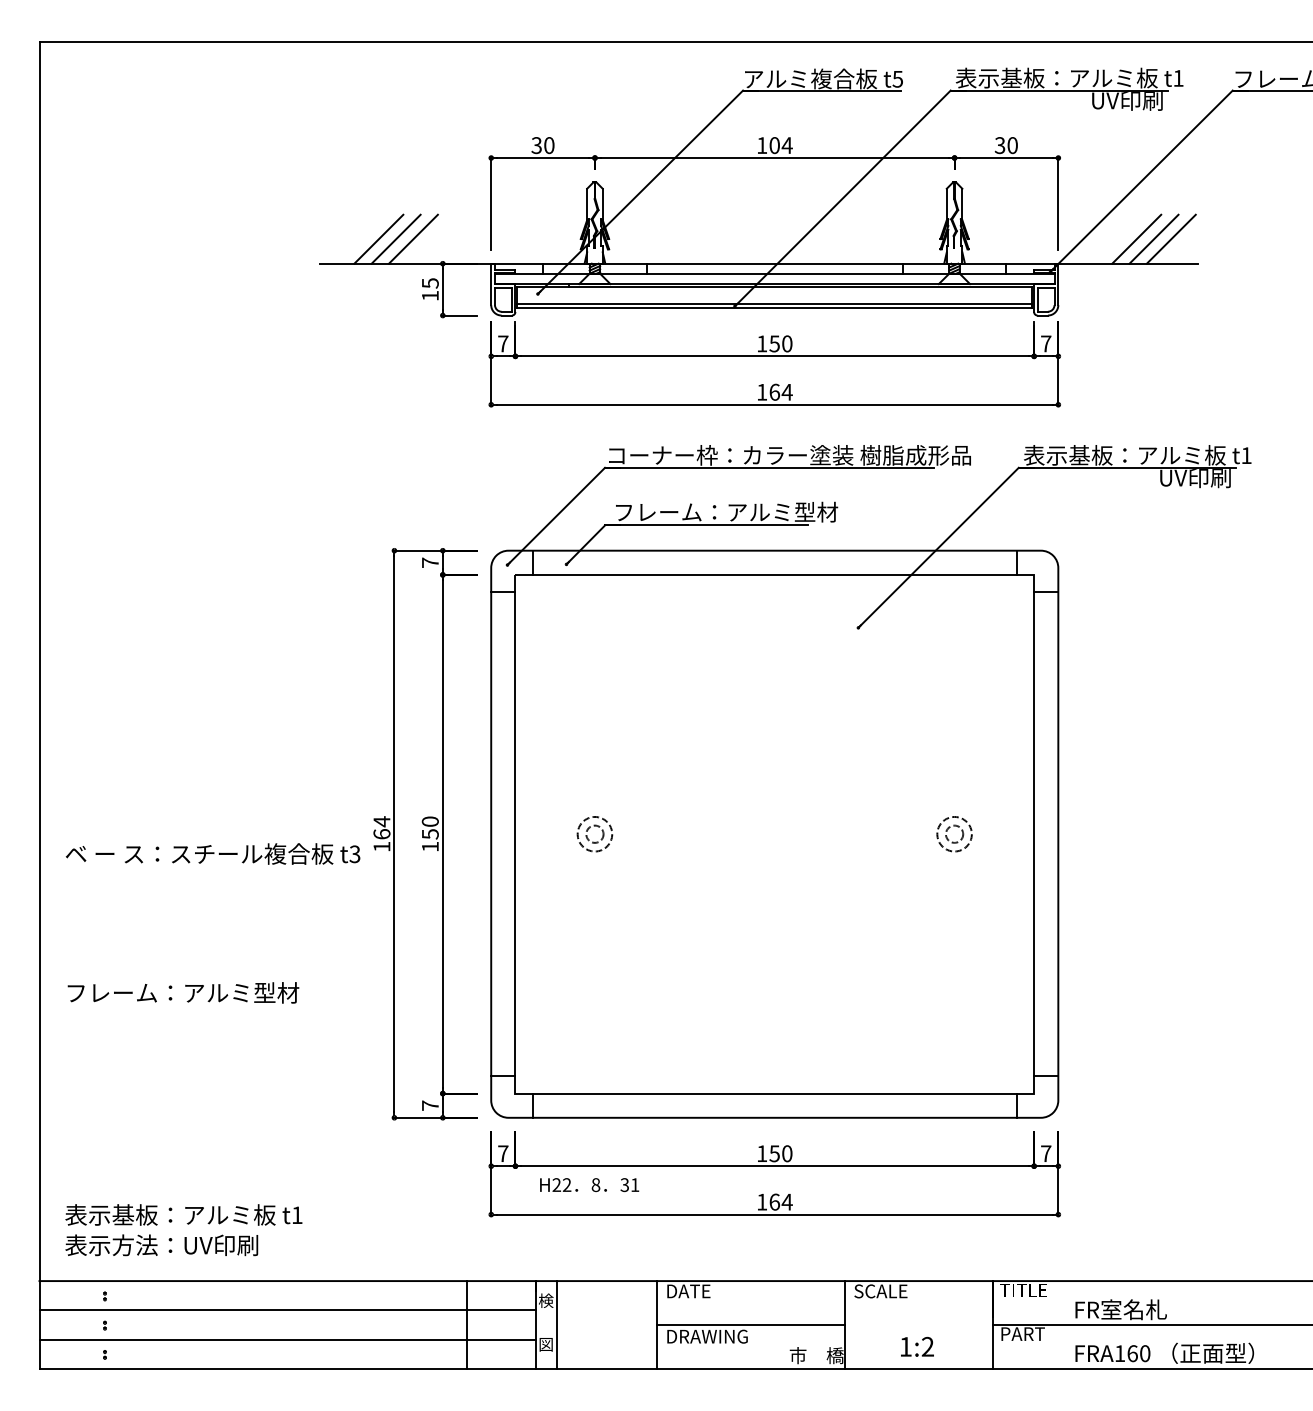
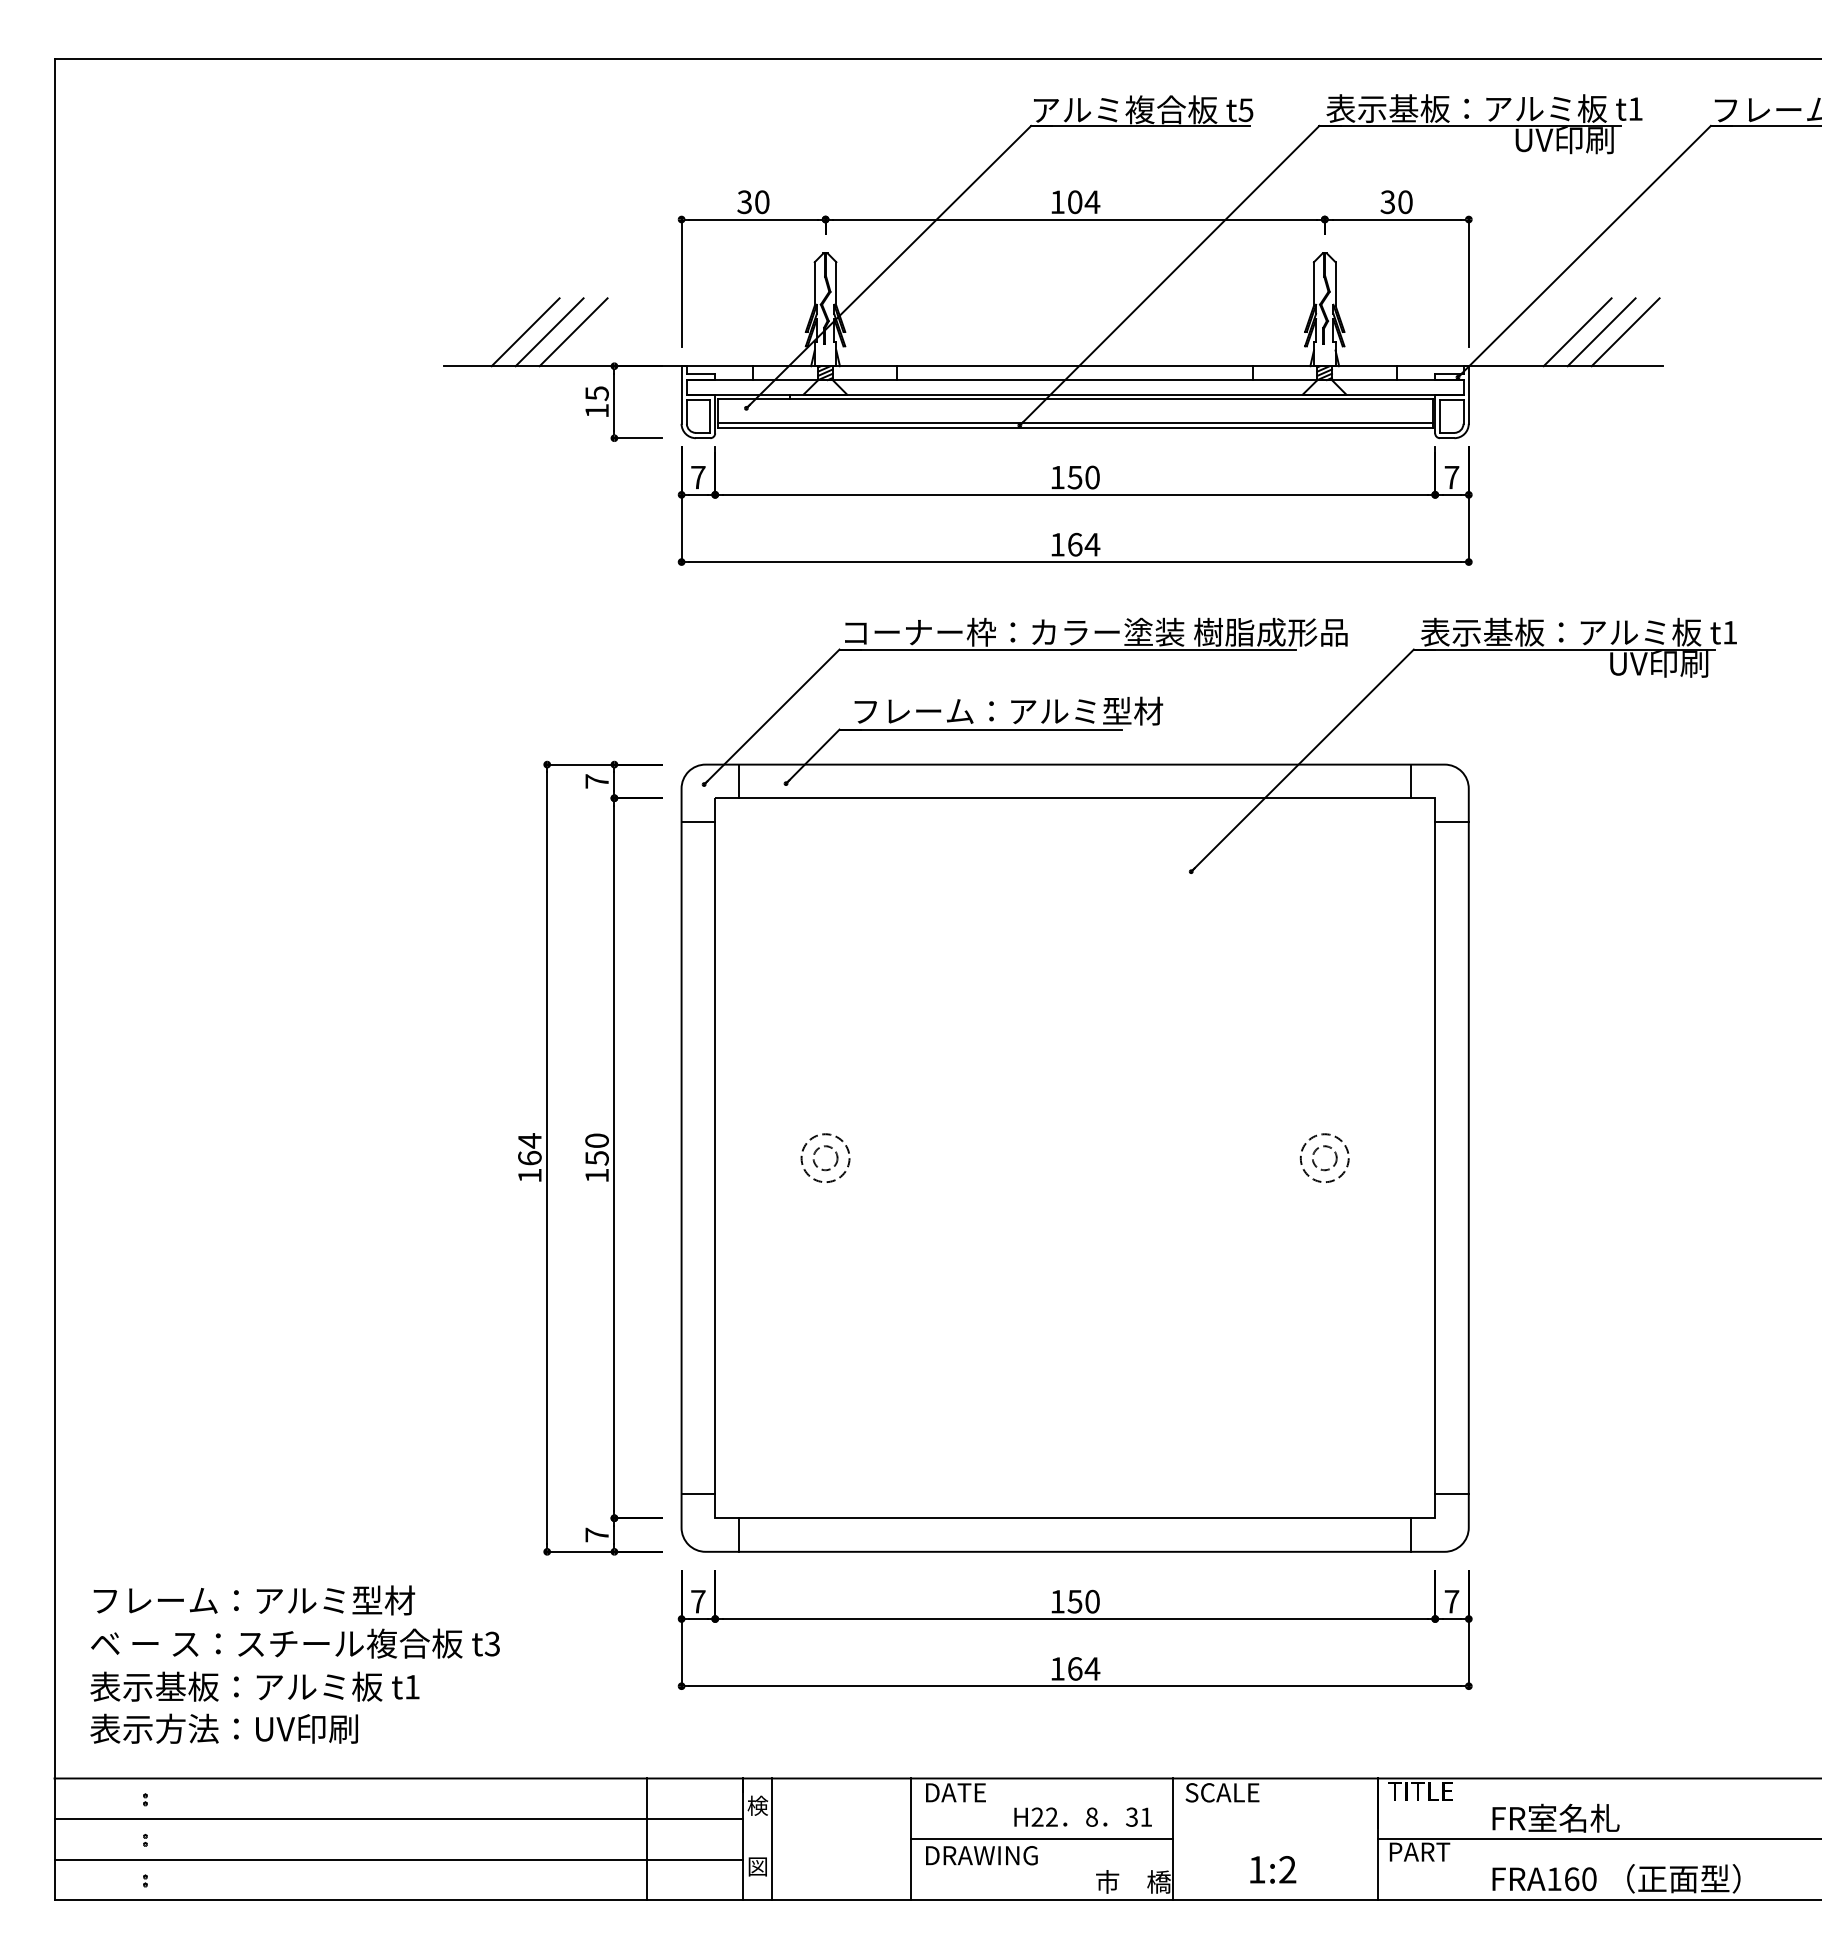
text: (213, 853) -> (295, 1643), moved
text: (183, 992) -> (254, 1600), moved
text: (589, 1184) -> (1082, 1816), moved

